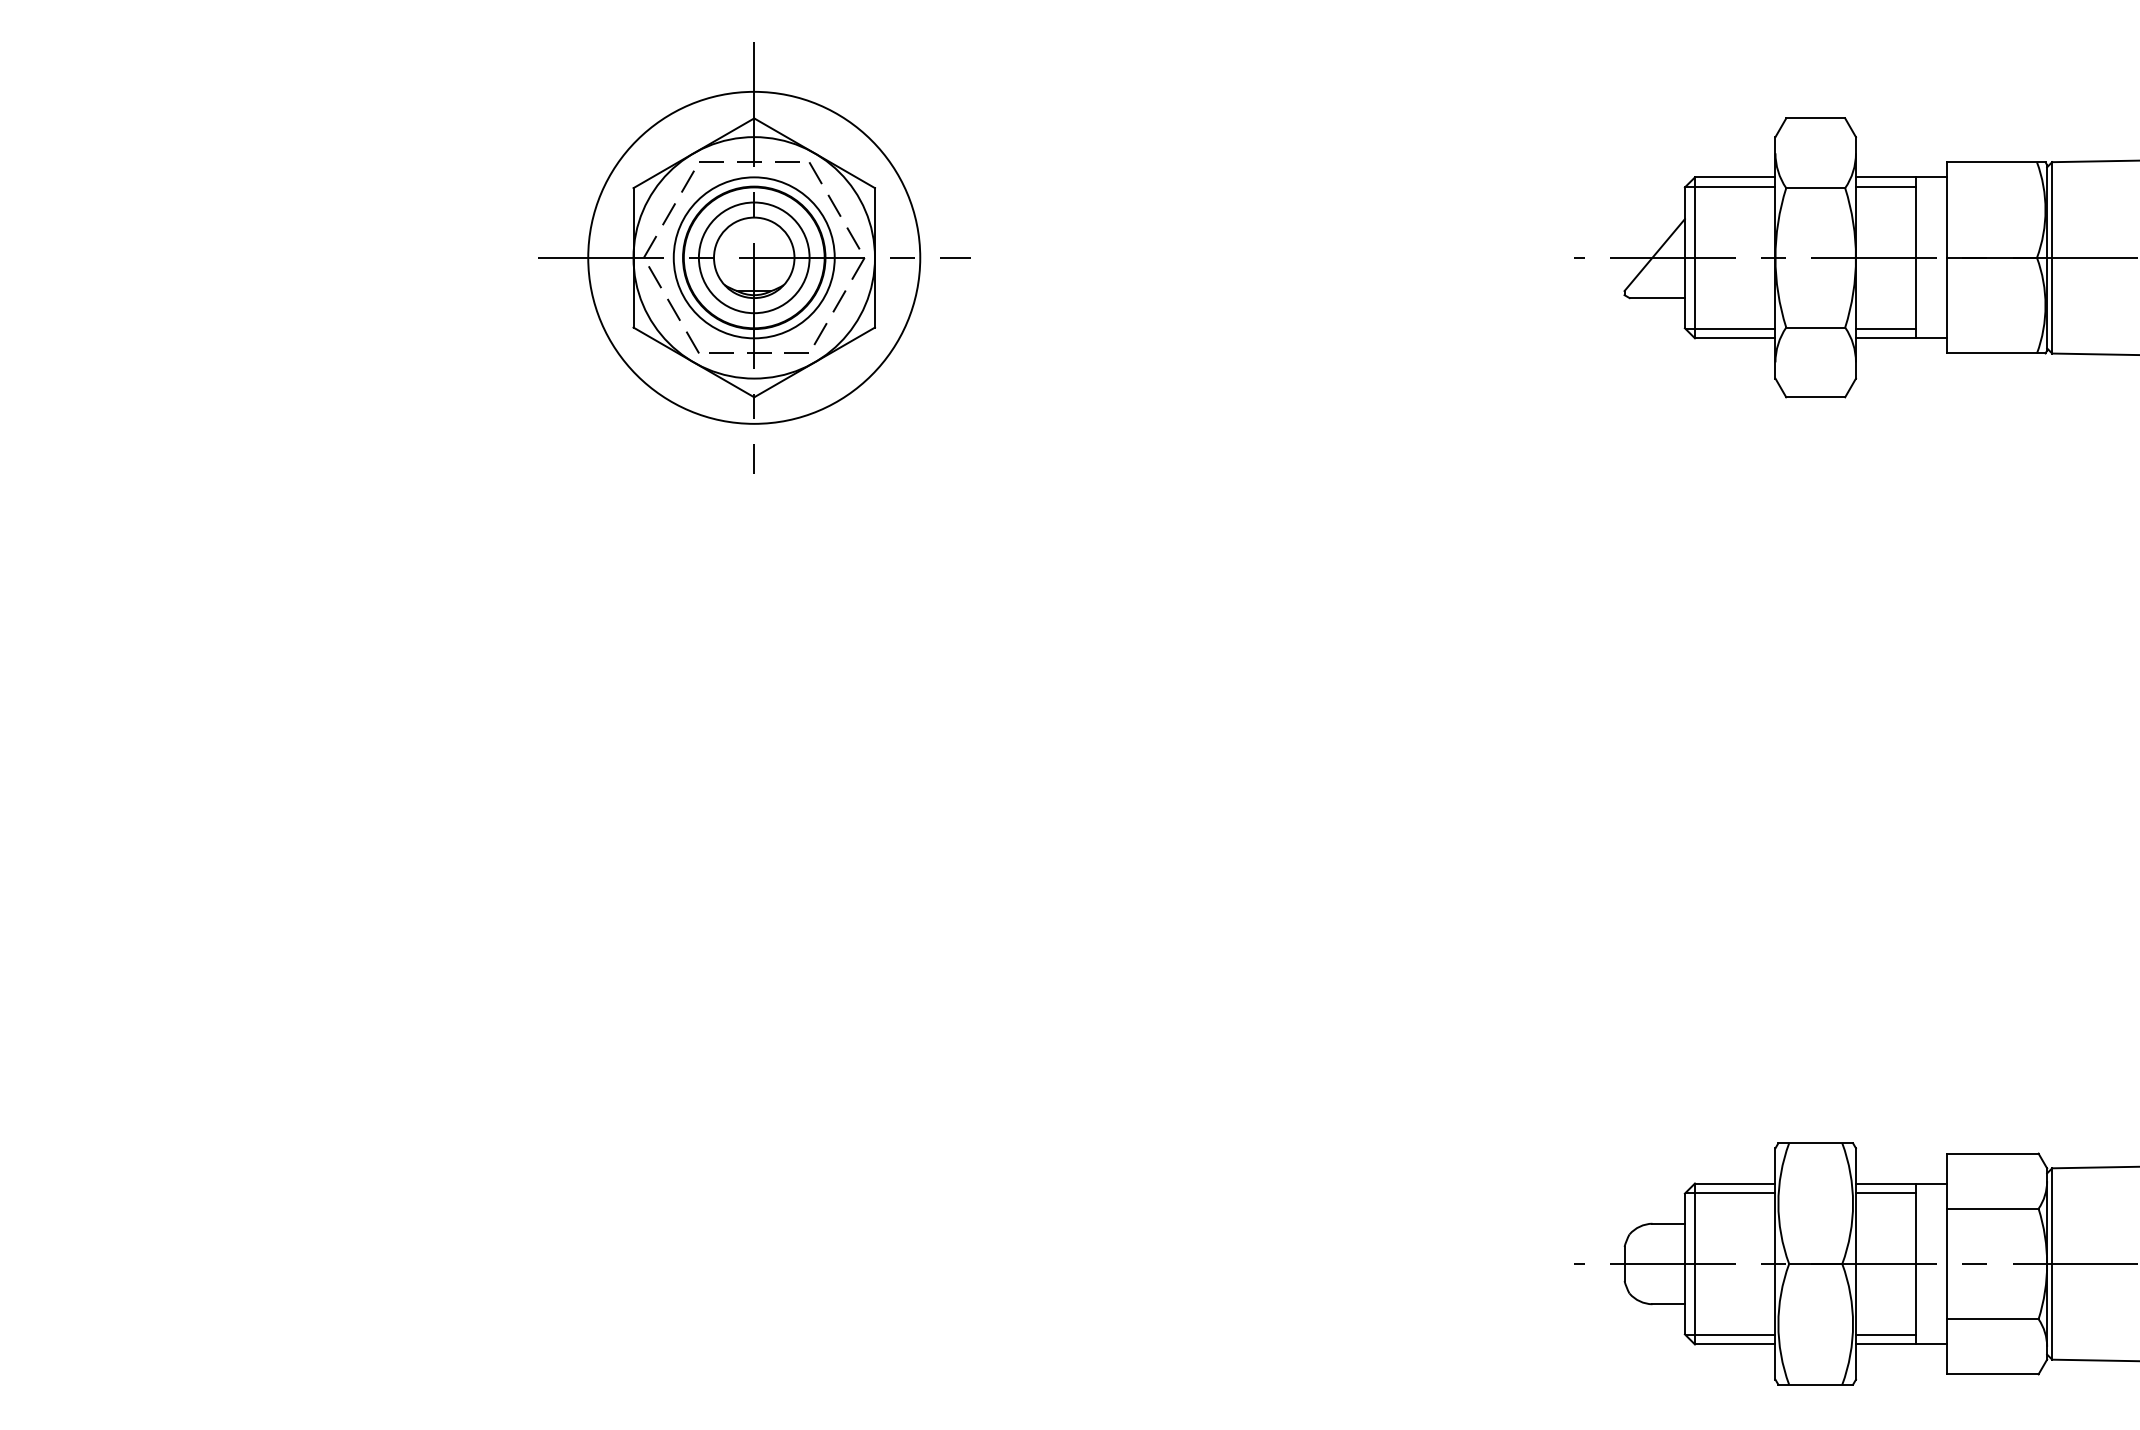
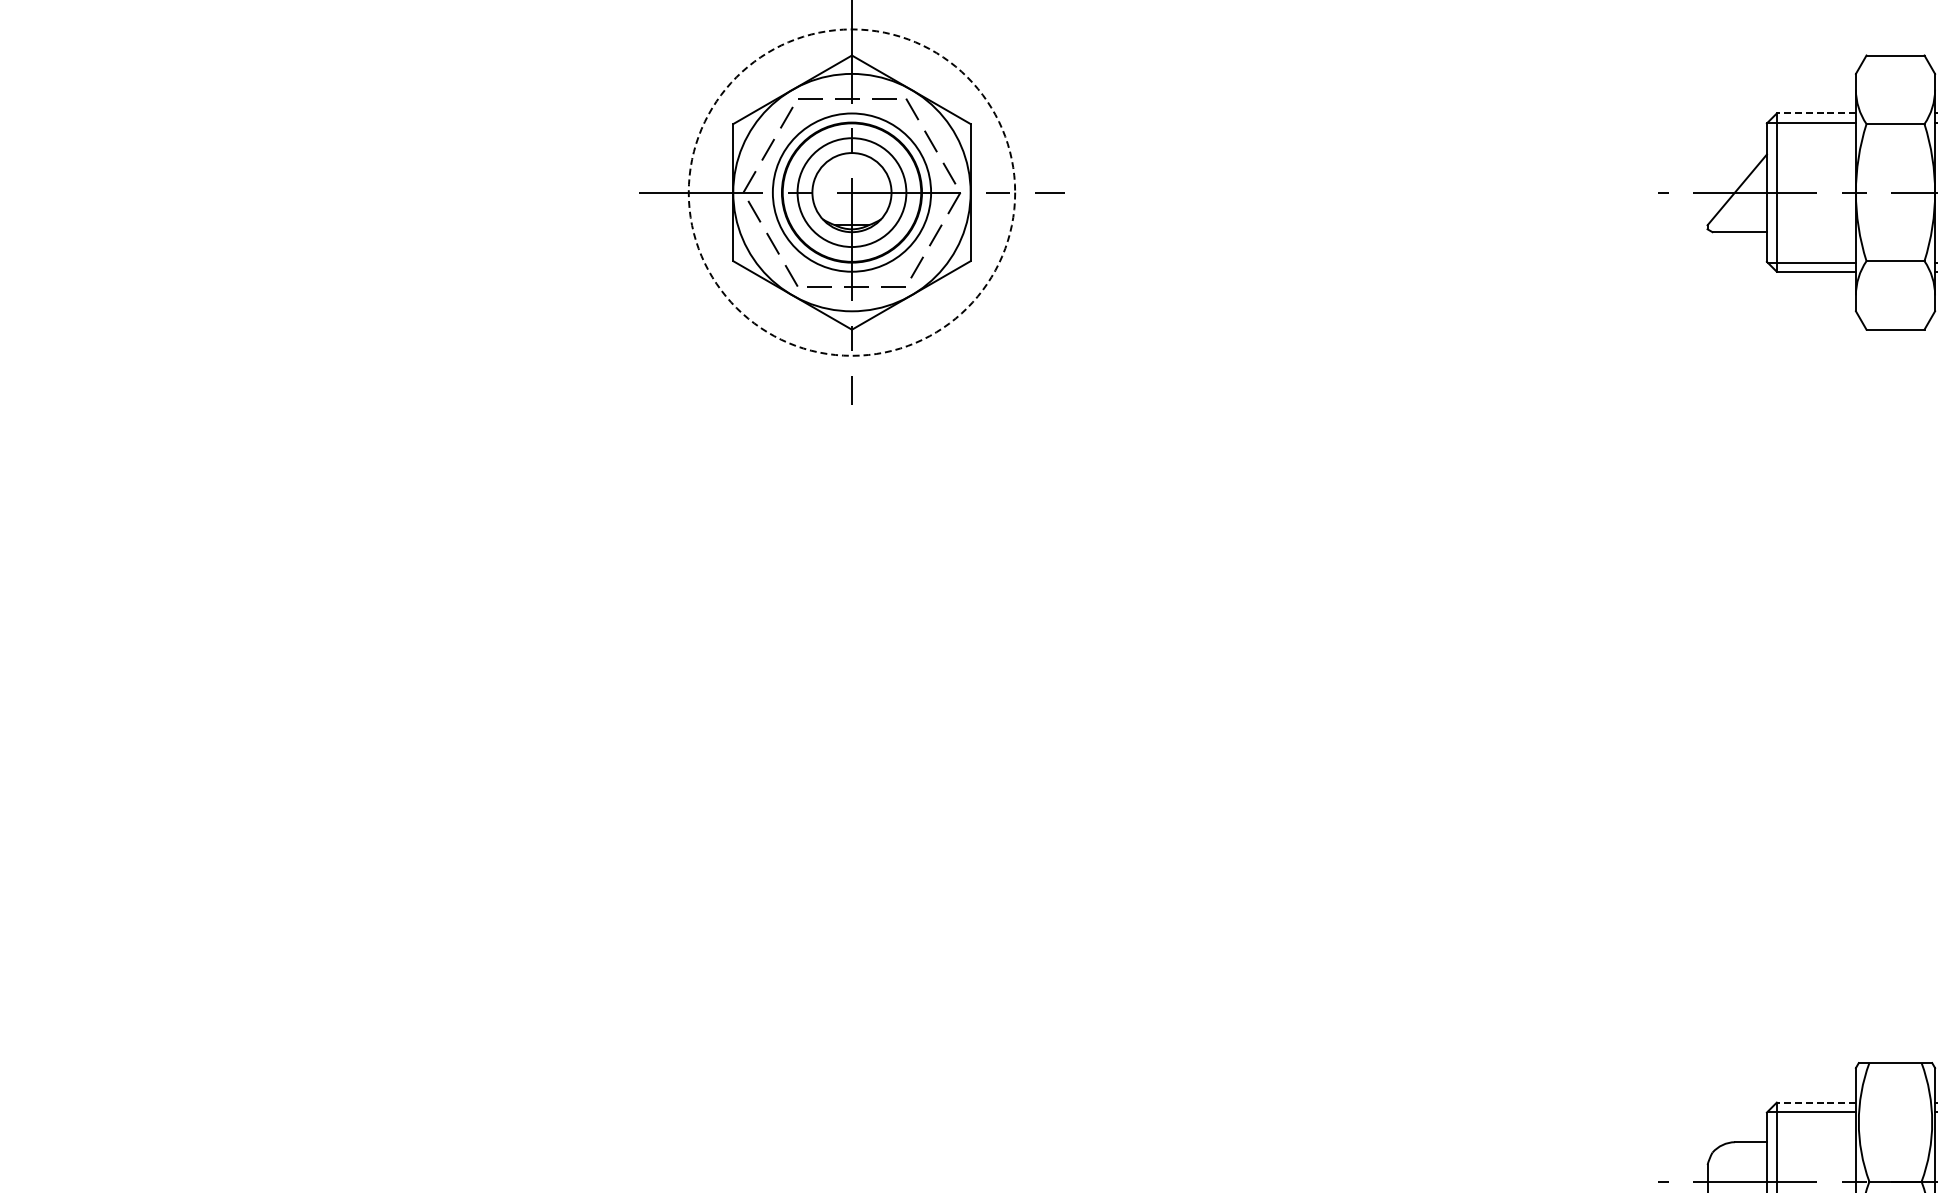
line: (1734, 177) -> (1815, 113), solid -> dashed
circle: (754, 257) -> (852, 192), solid -> dashed
line: (1734, 1183) -> (1815, 1102), solid -> dashed

